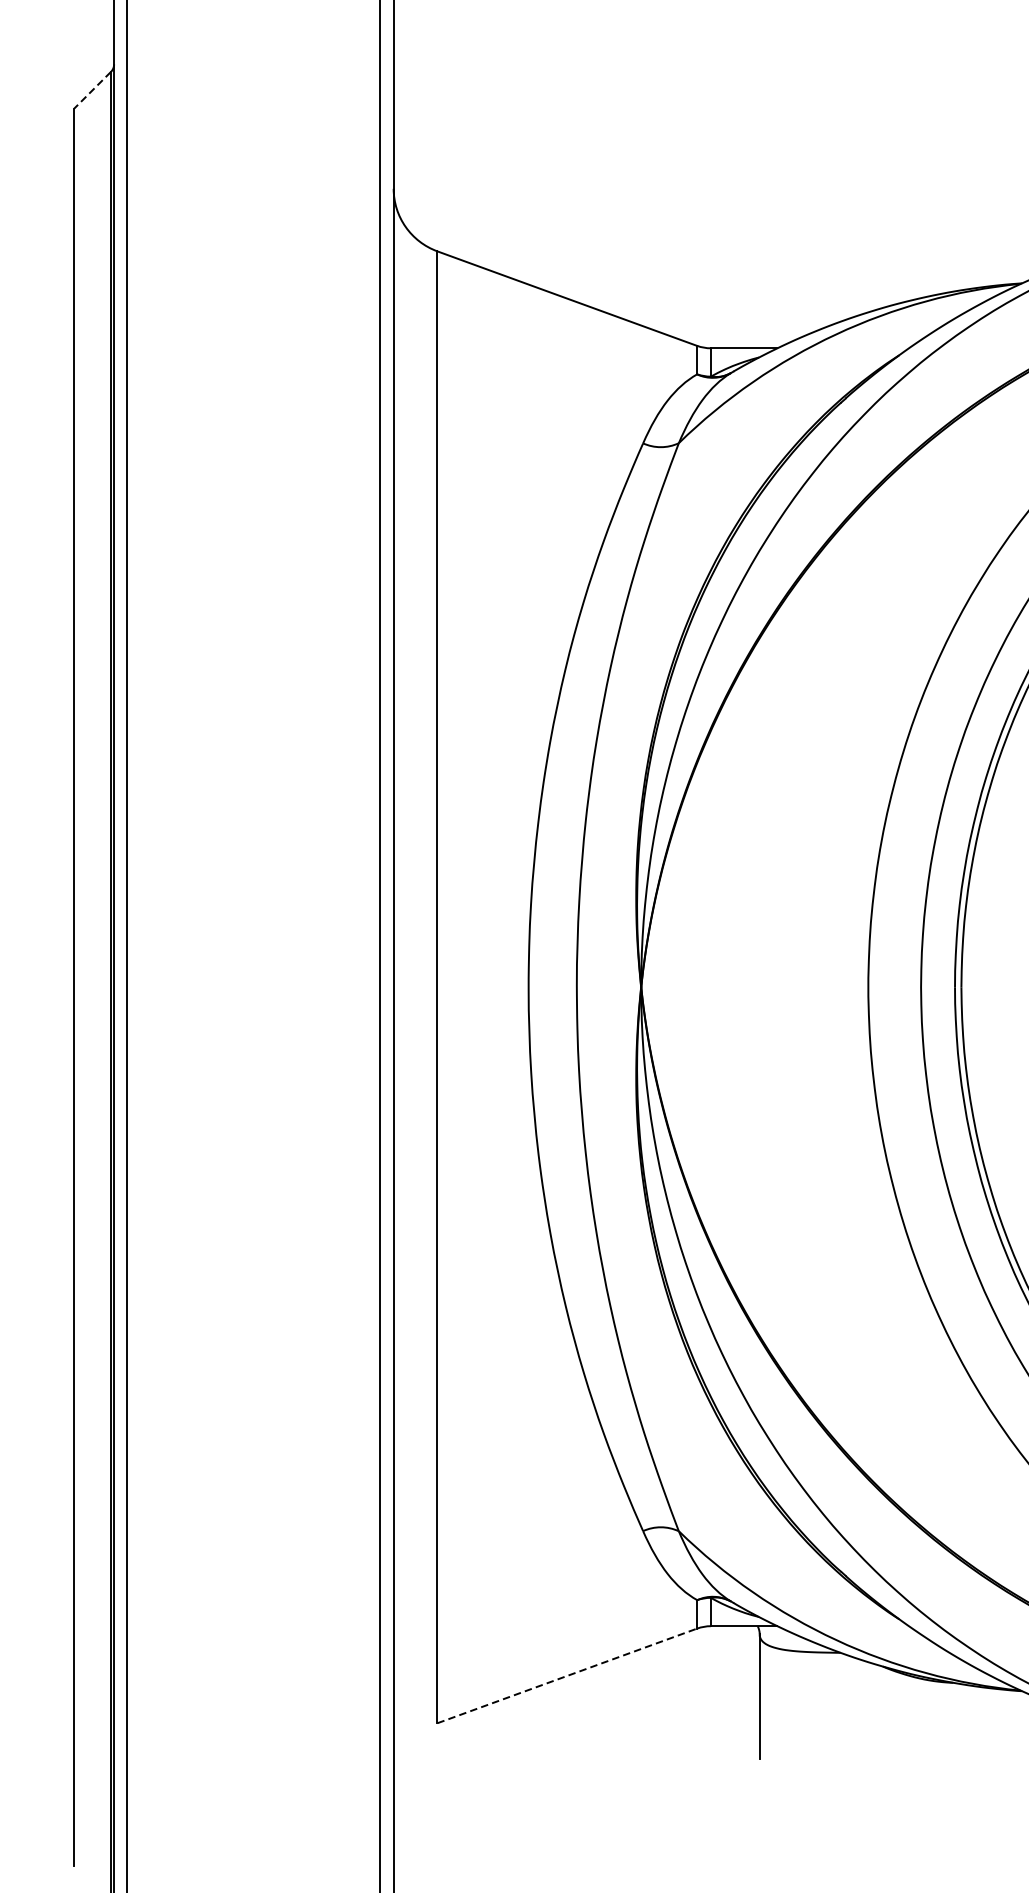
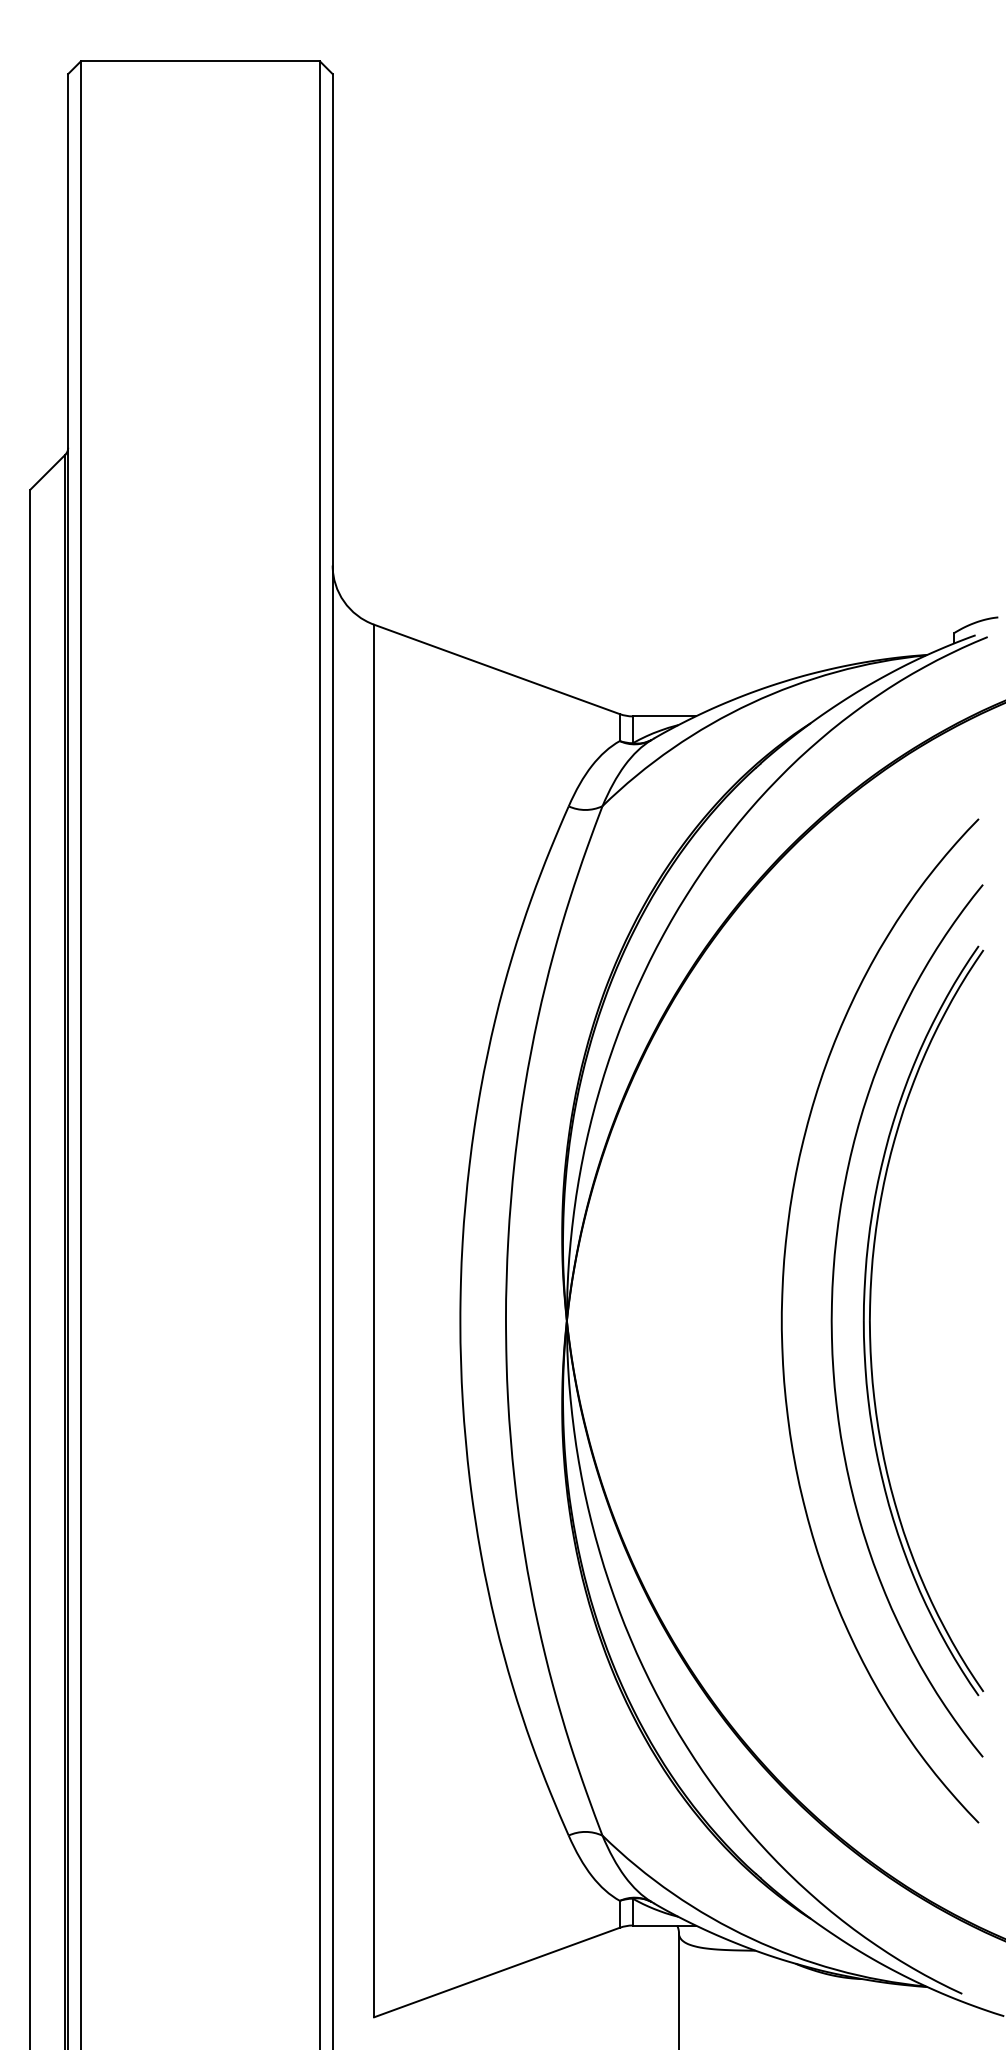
line: (92, 90) -> (47, 472), dashed -> solid
line: (566, 1675) -> (496, 1972), dashed -> solid

